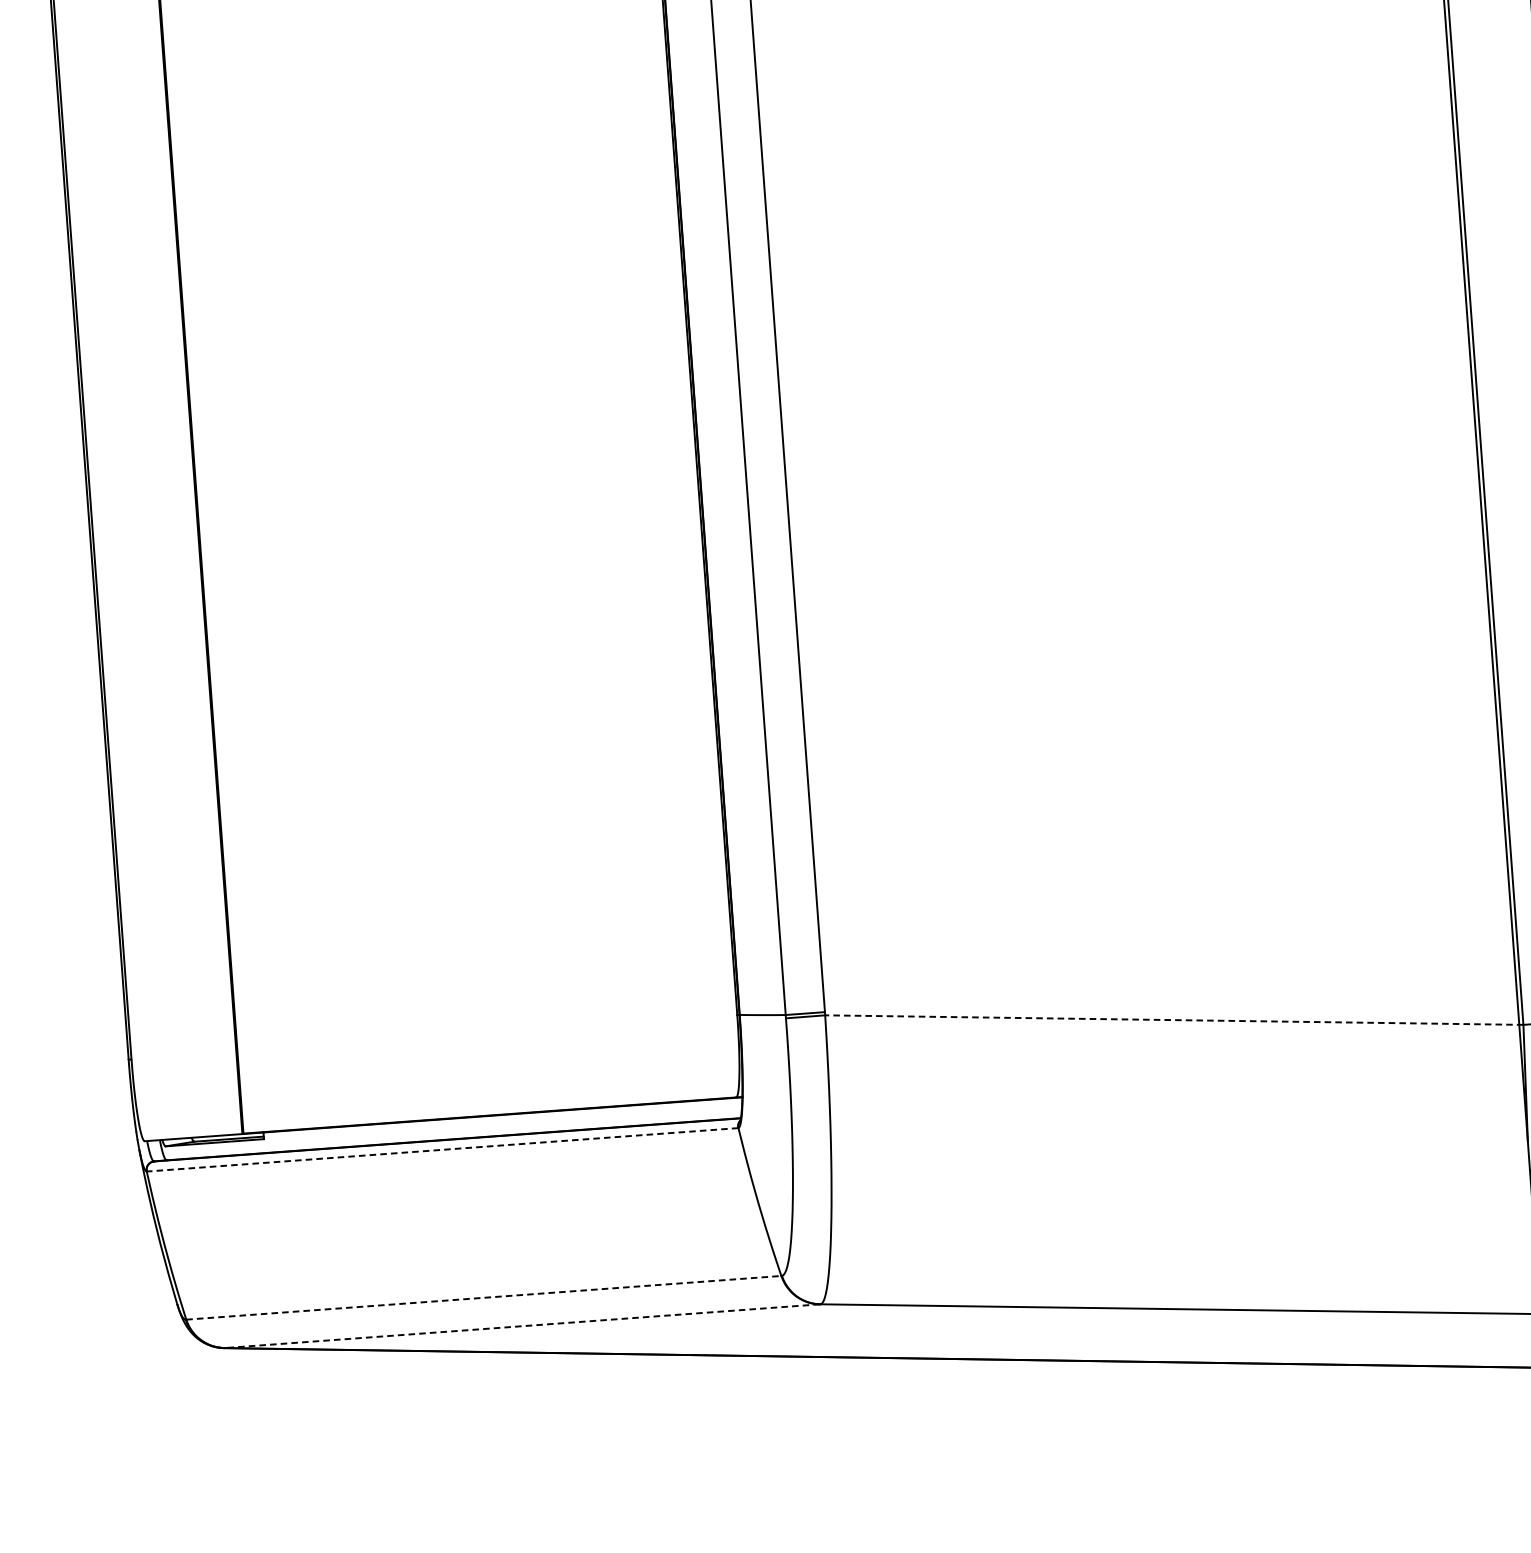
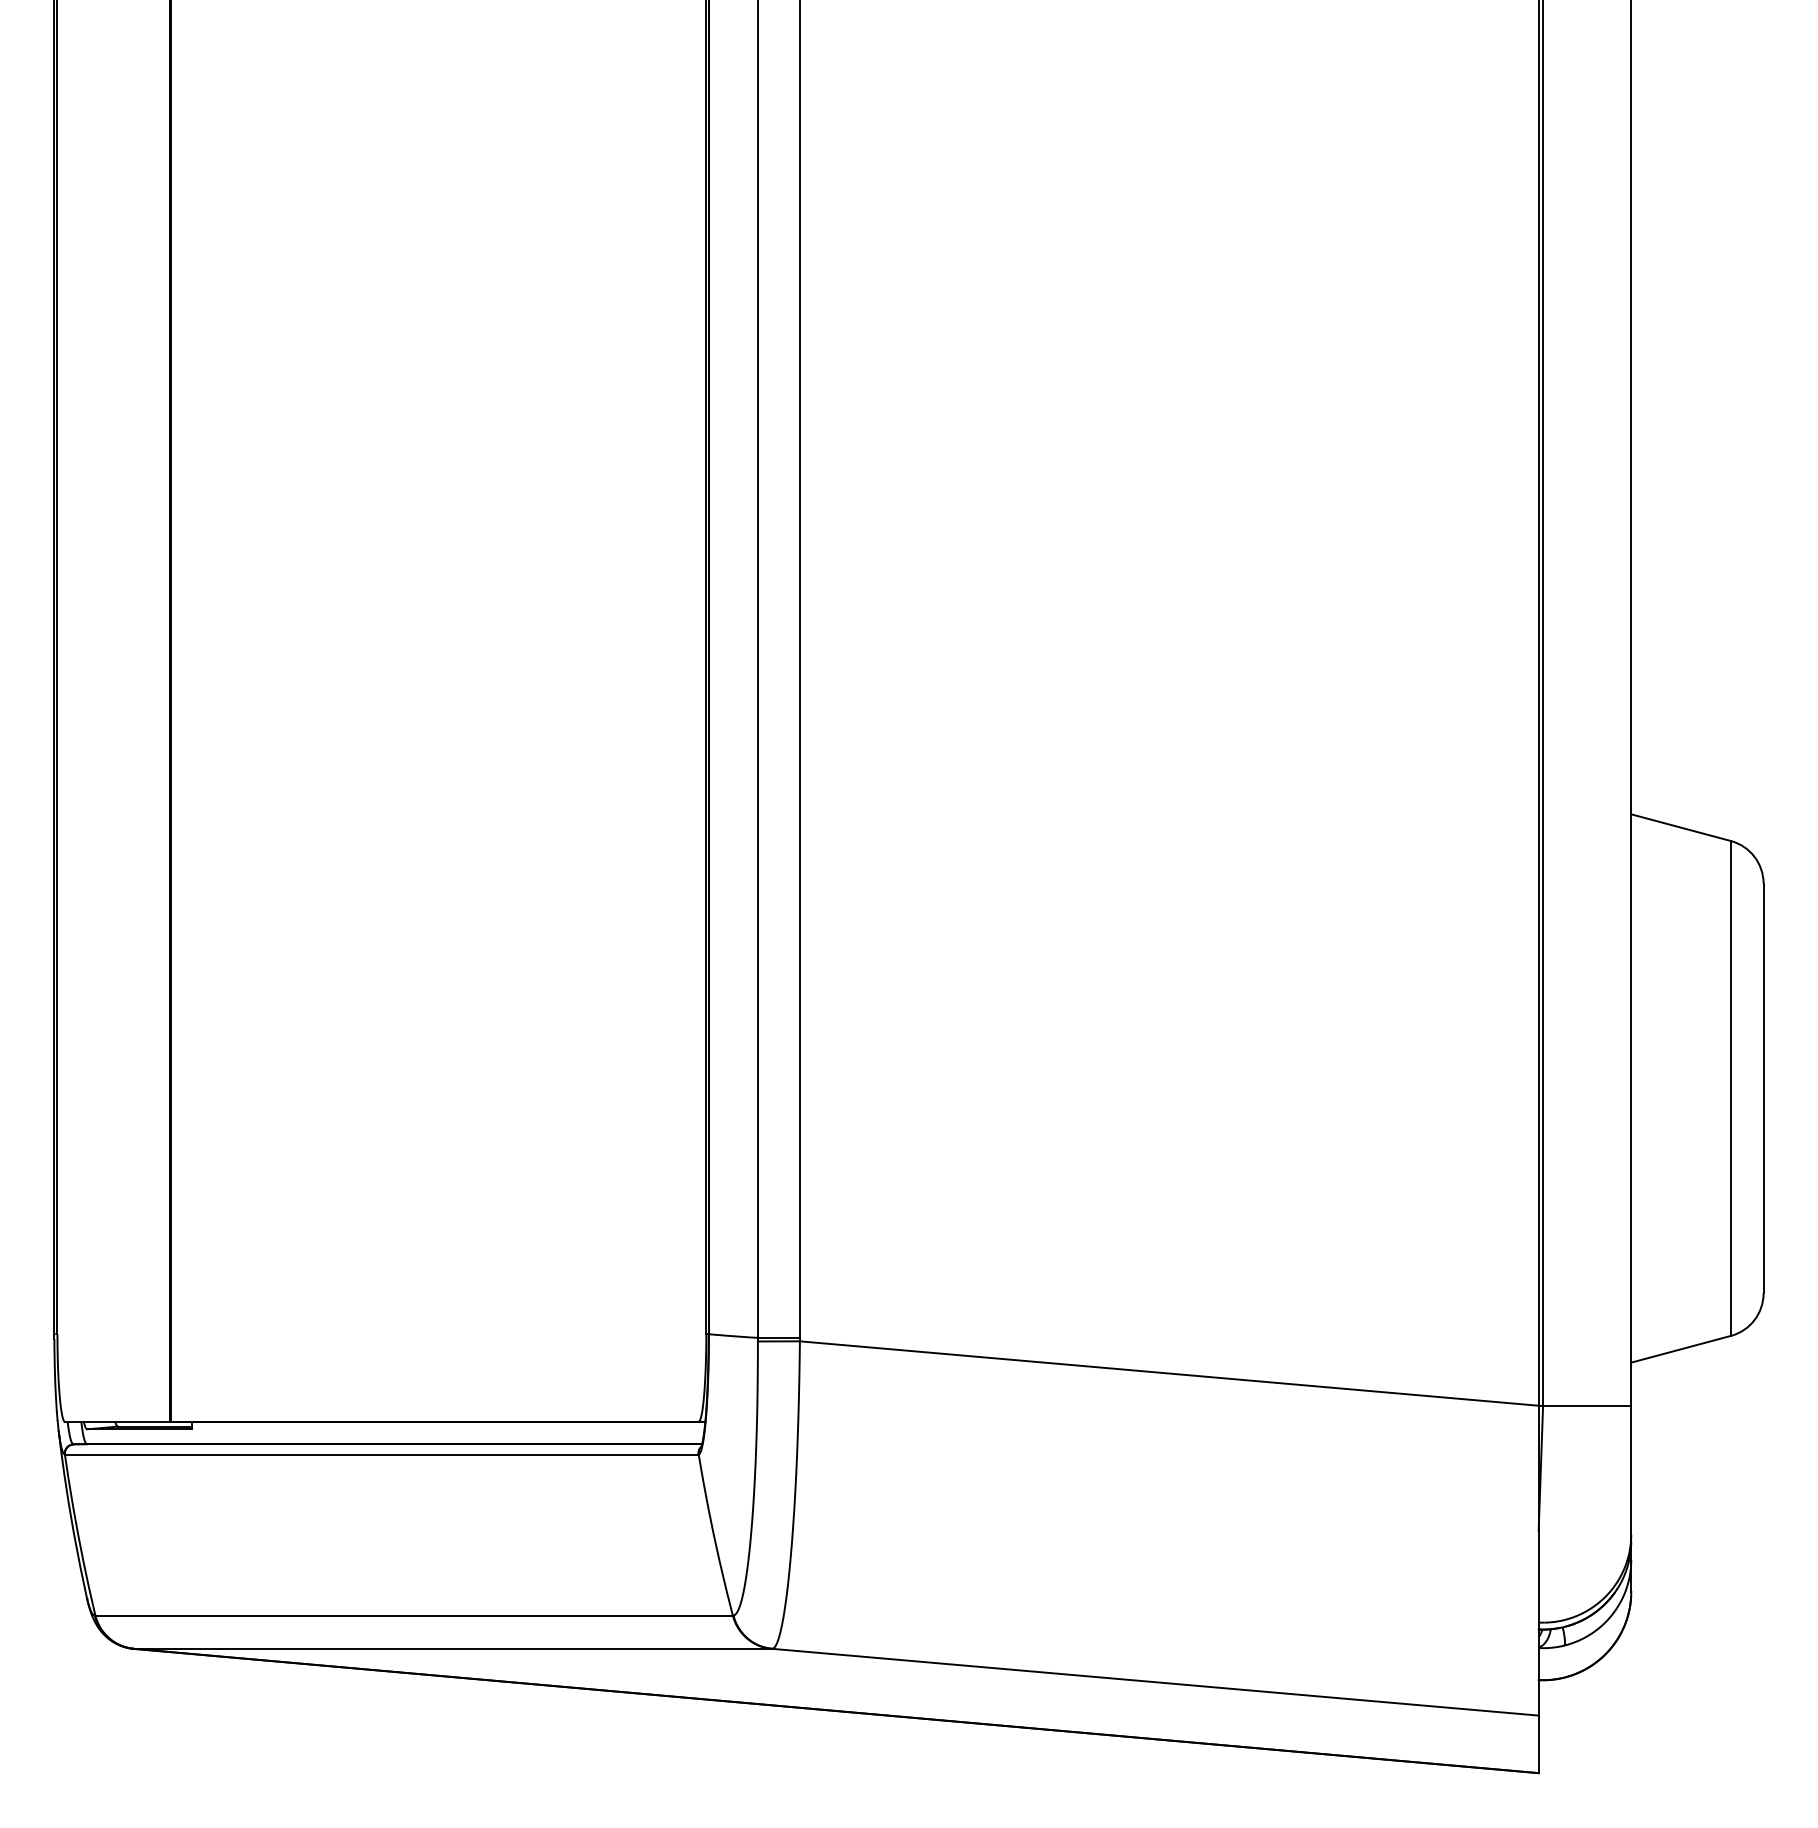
line: (1174, 1019) -> (1171, 1373), dashed -> solid
line: (442, 1149) -> (381, 1454), dashed -> solid
line: (484, 1297) -> (414, 1615), dashed -> solid
line: (521, 1325) -> (452, 1648), dashed -> solid

